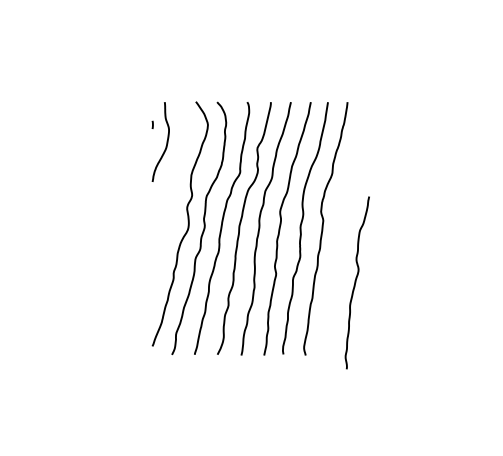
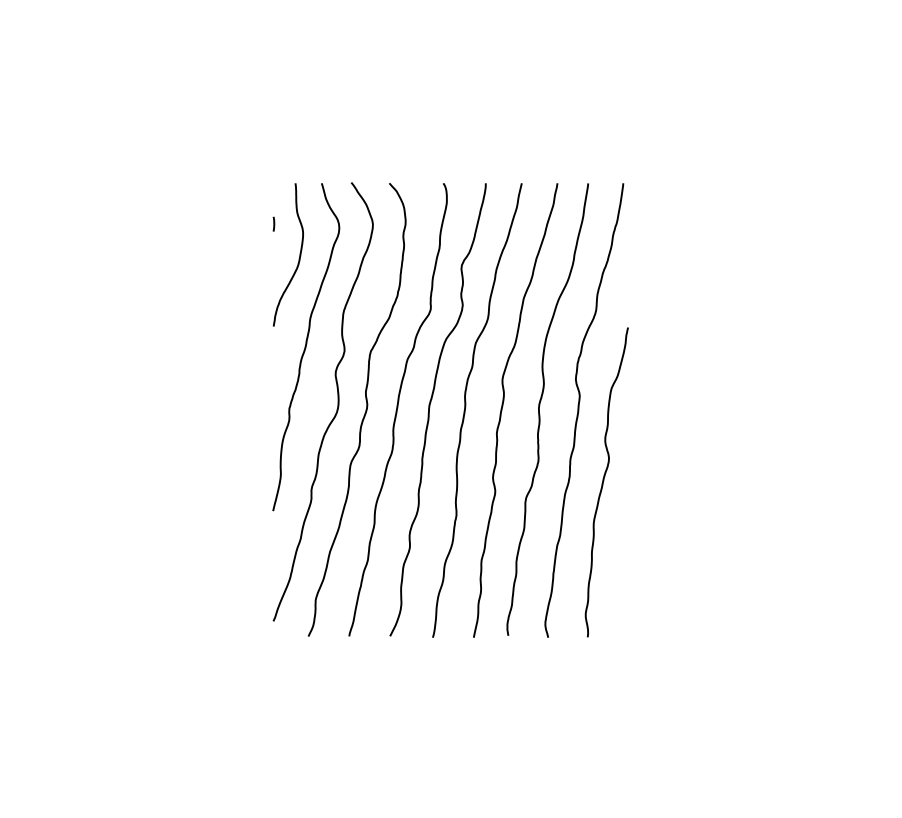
curve: (170, 193) -> (305, 347), added
curve: (356, 282) -> (605, 481), moved

